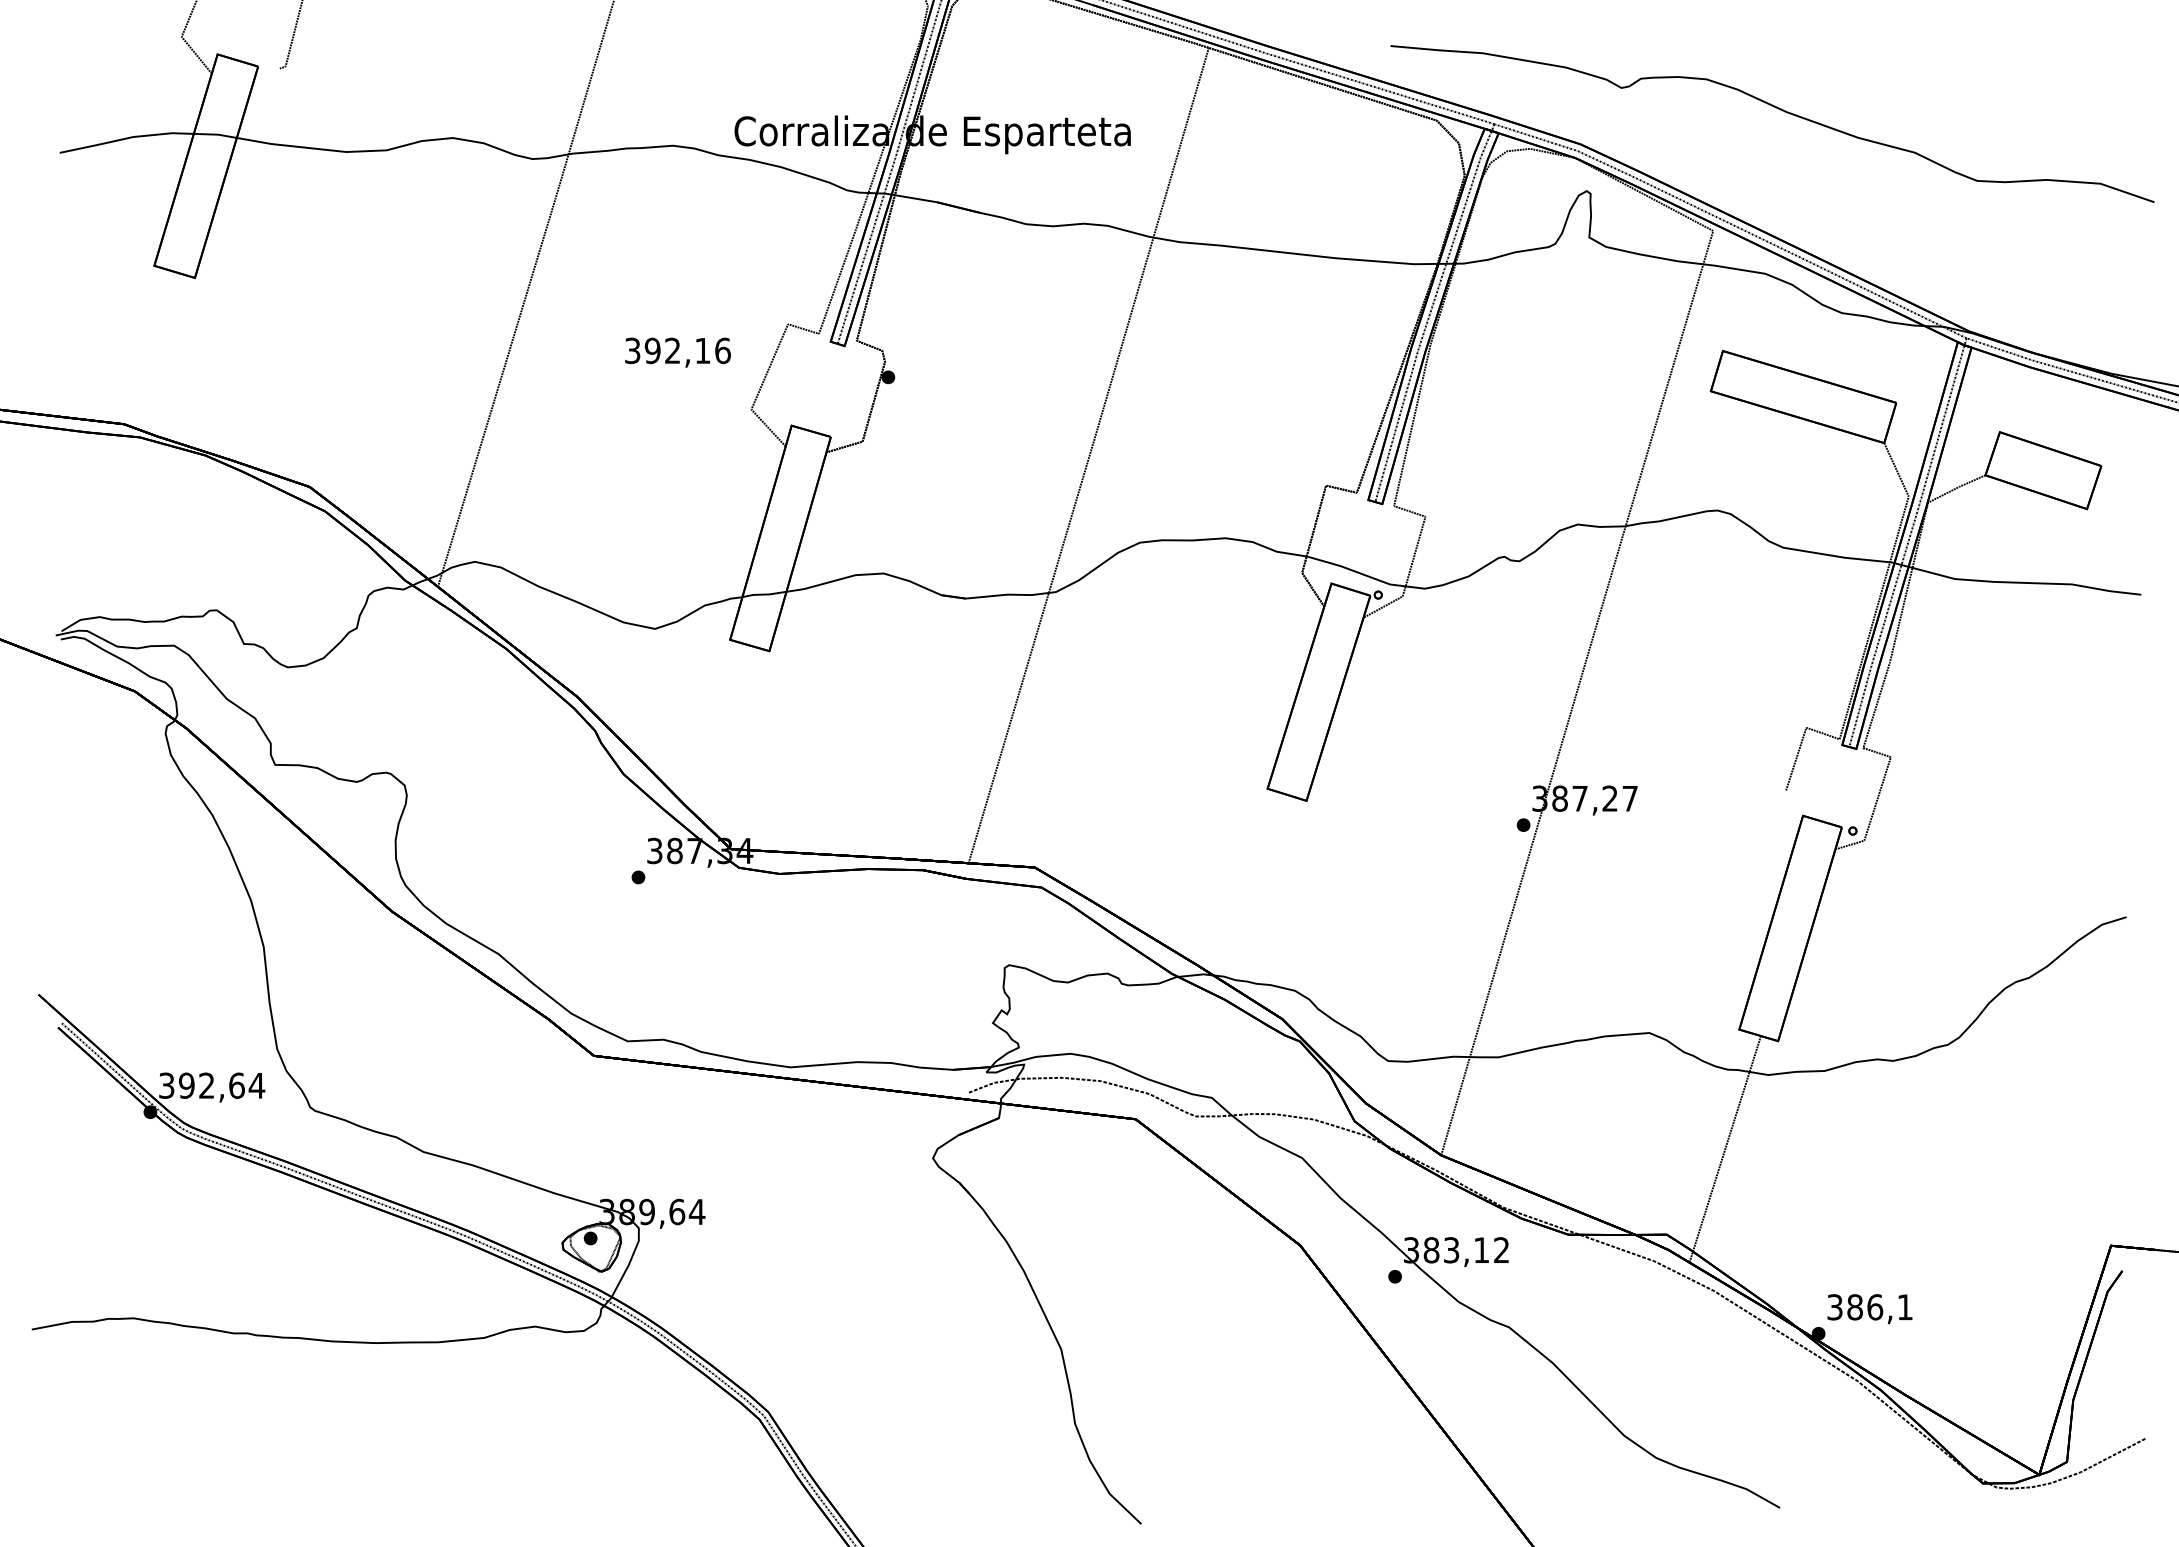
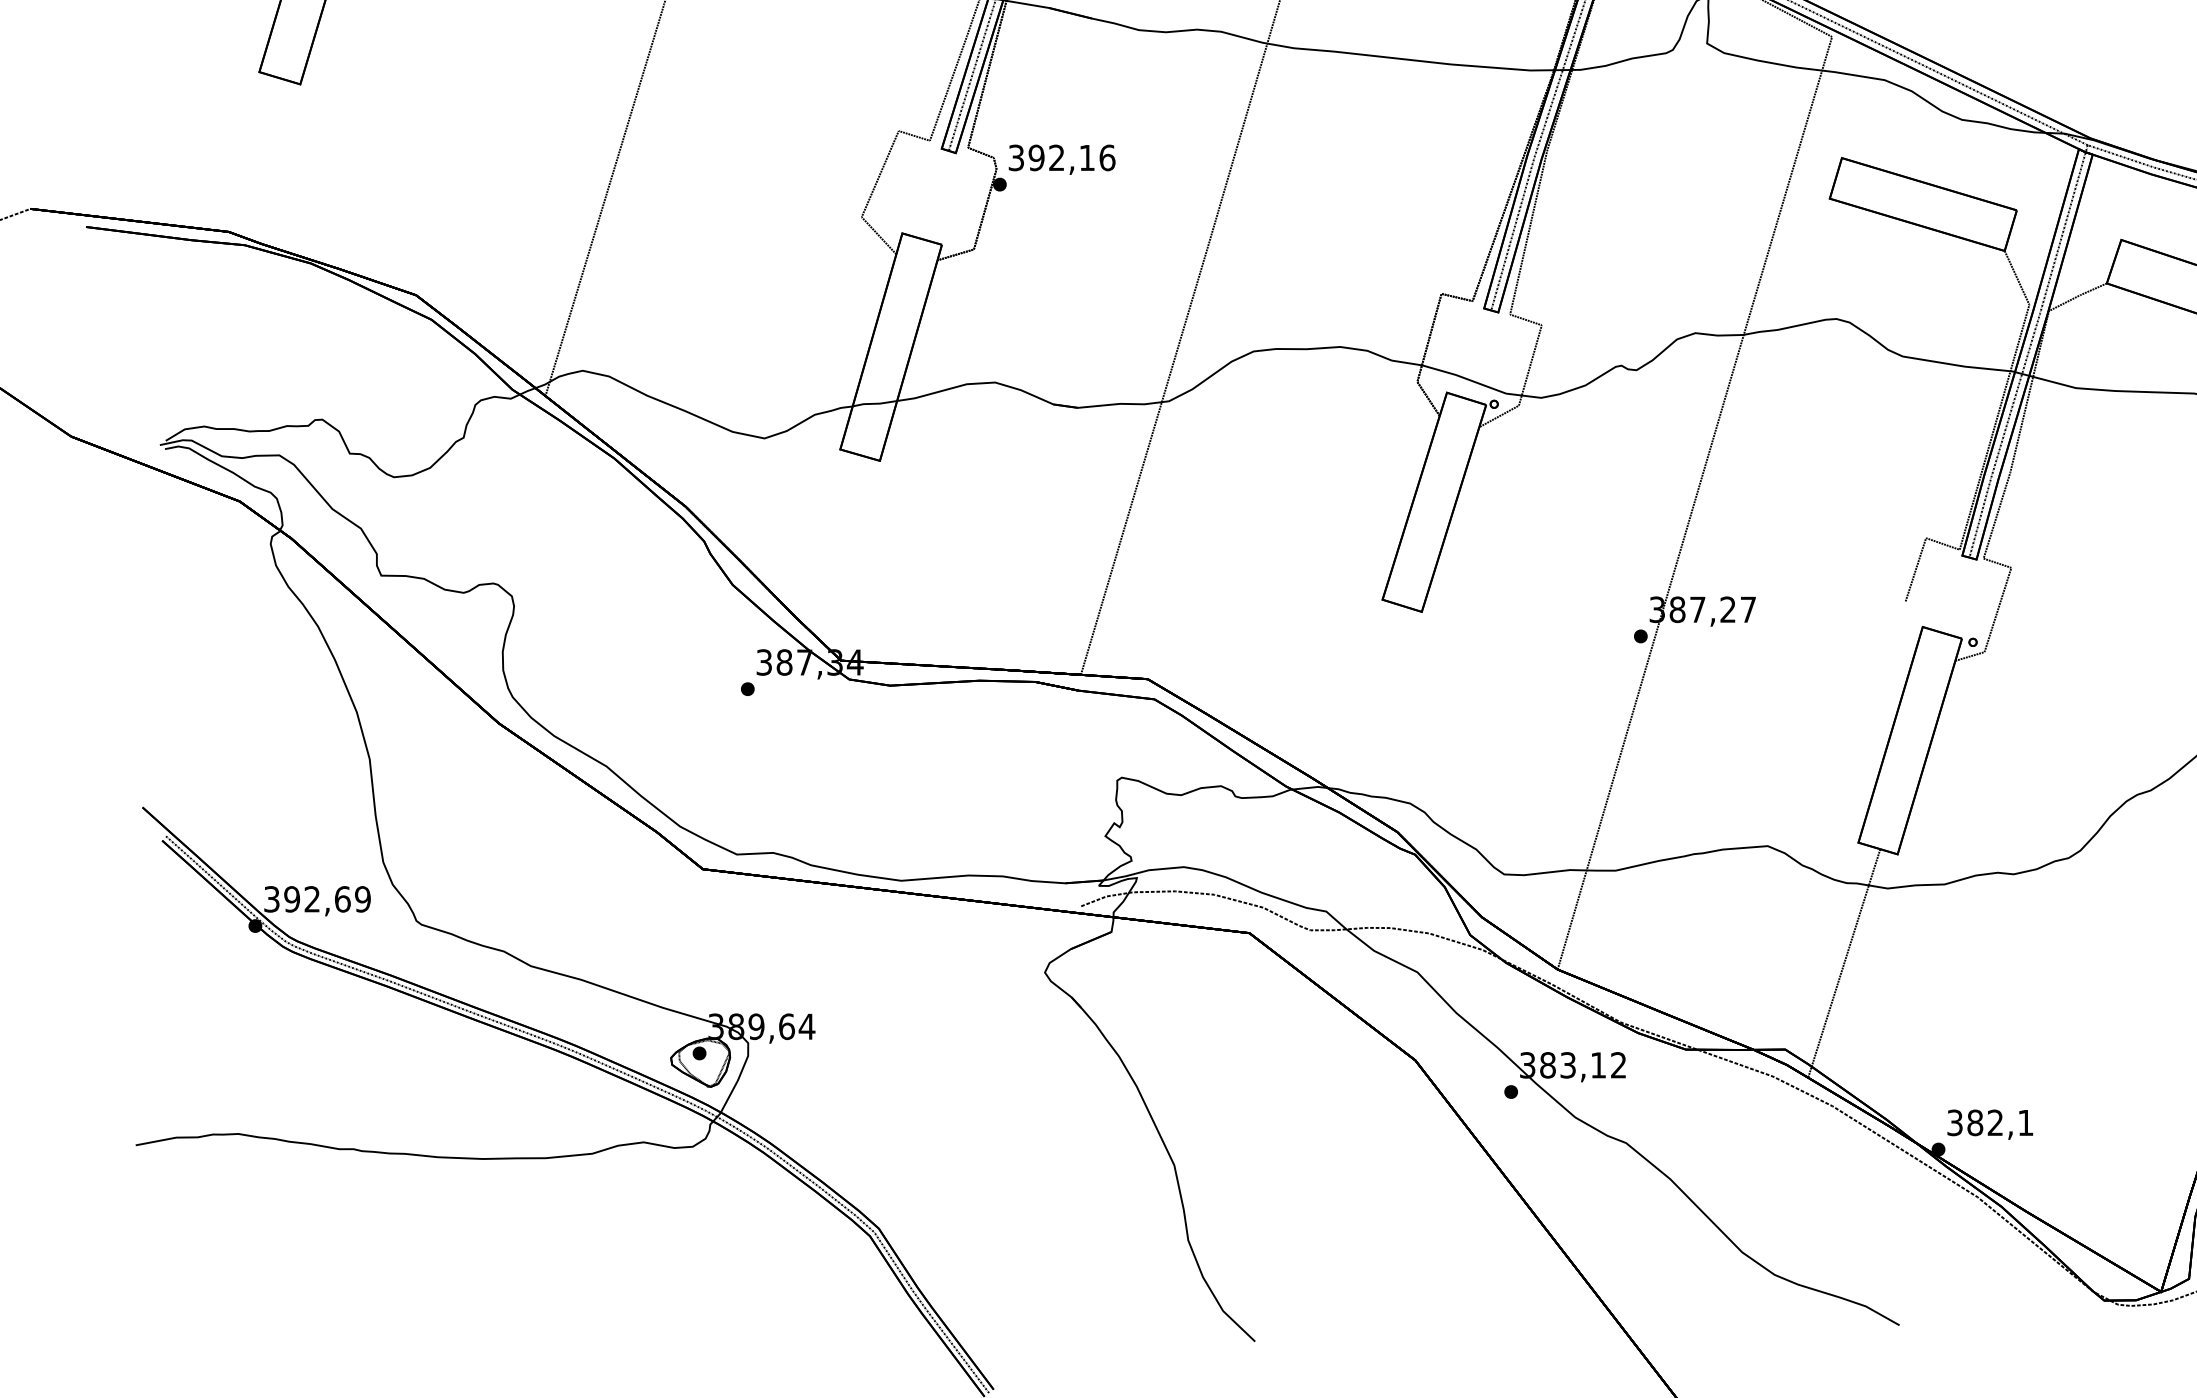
text: (677, 352) -> (1061, 159), moved
text: (256, 1085) -> (362, 899), 392,64 -> 392,69
text: (1875, 1307) -> (1995, 1123), 386,1 -> 382,1

